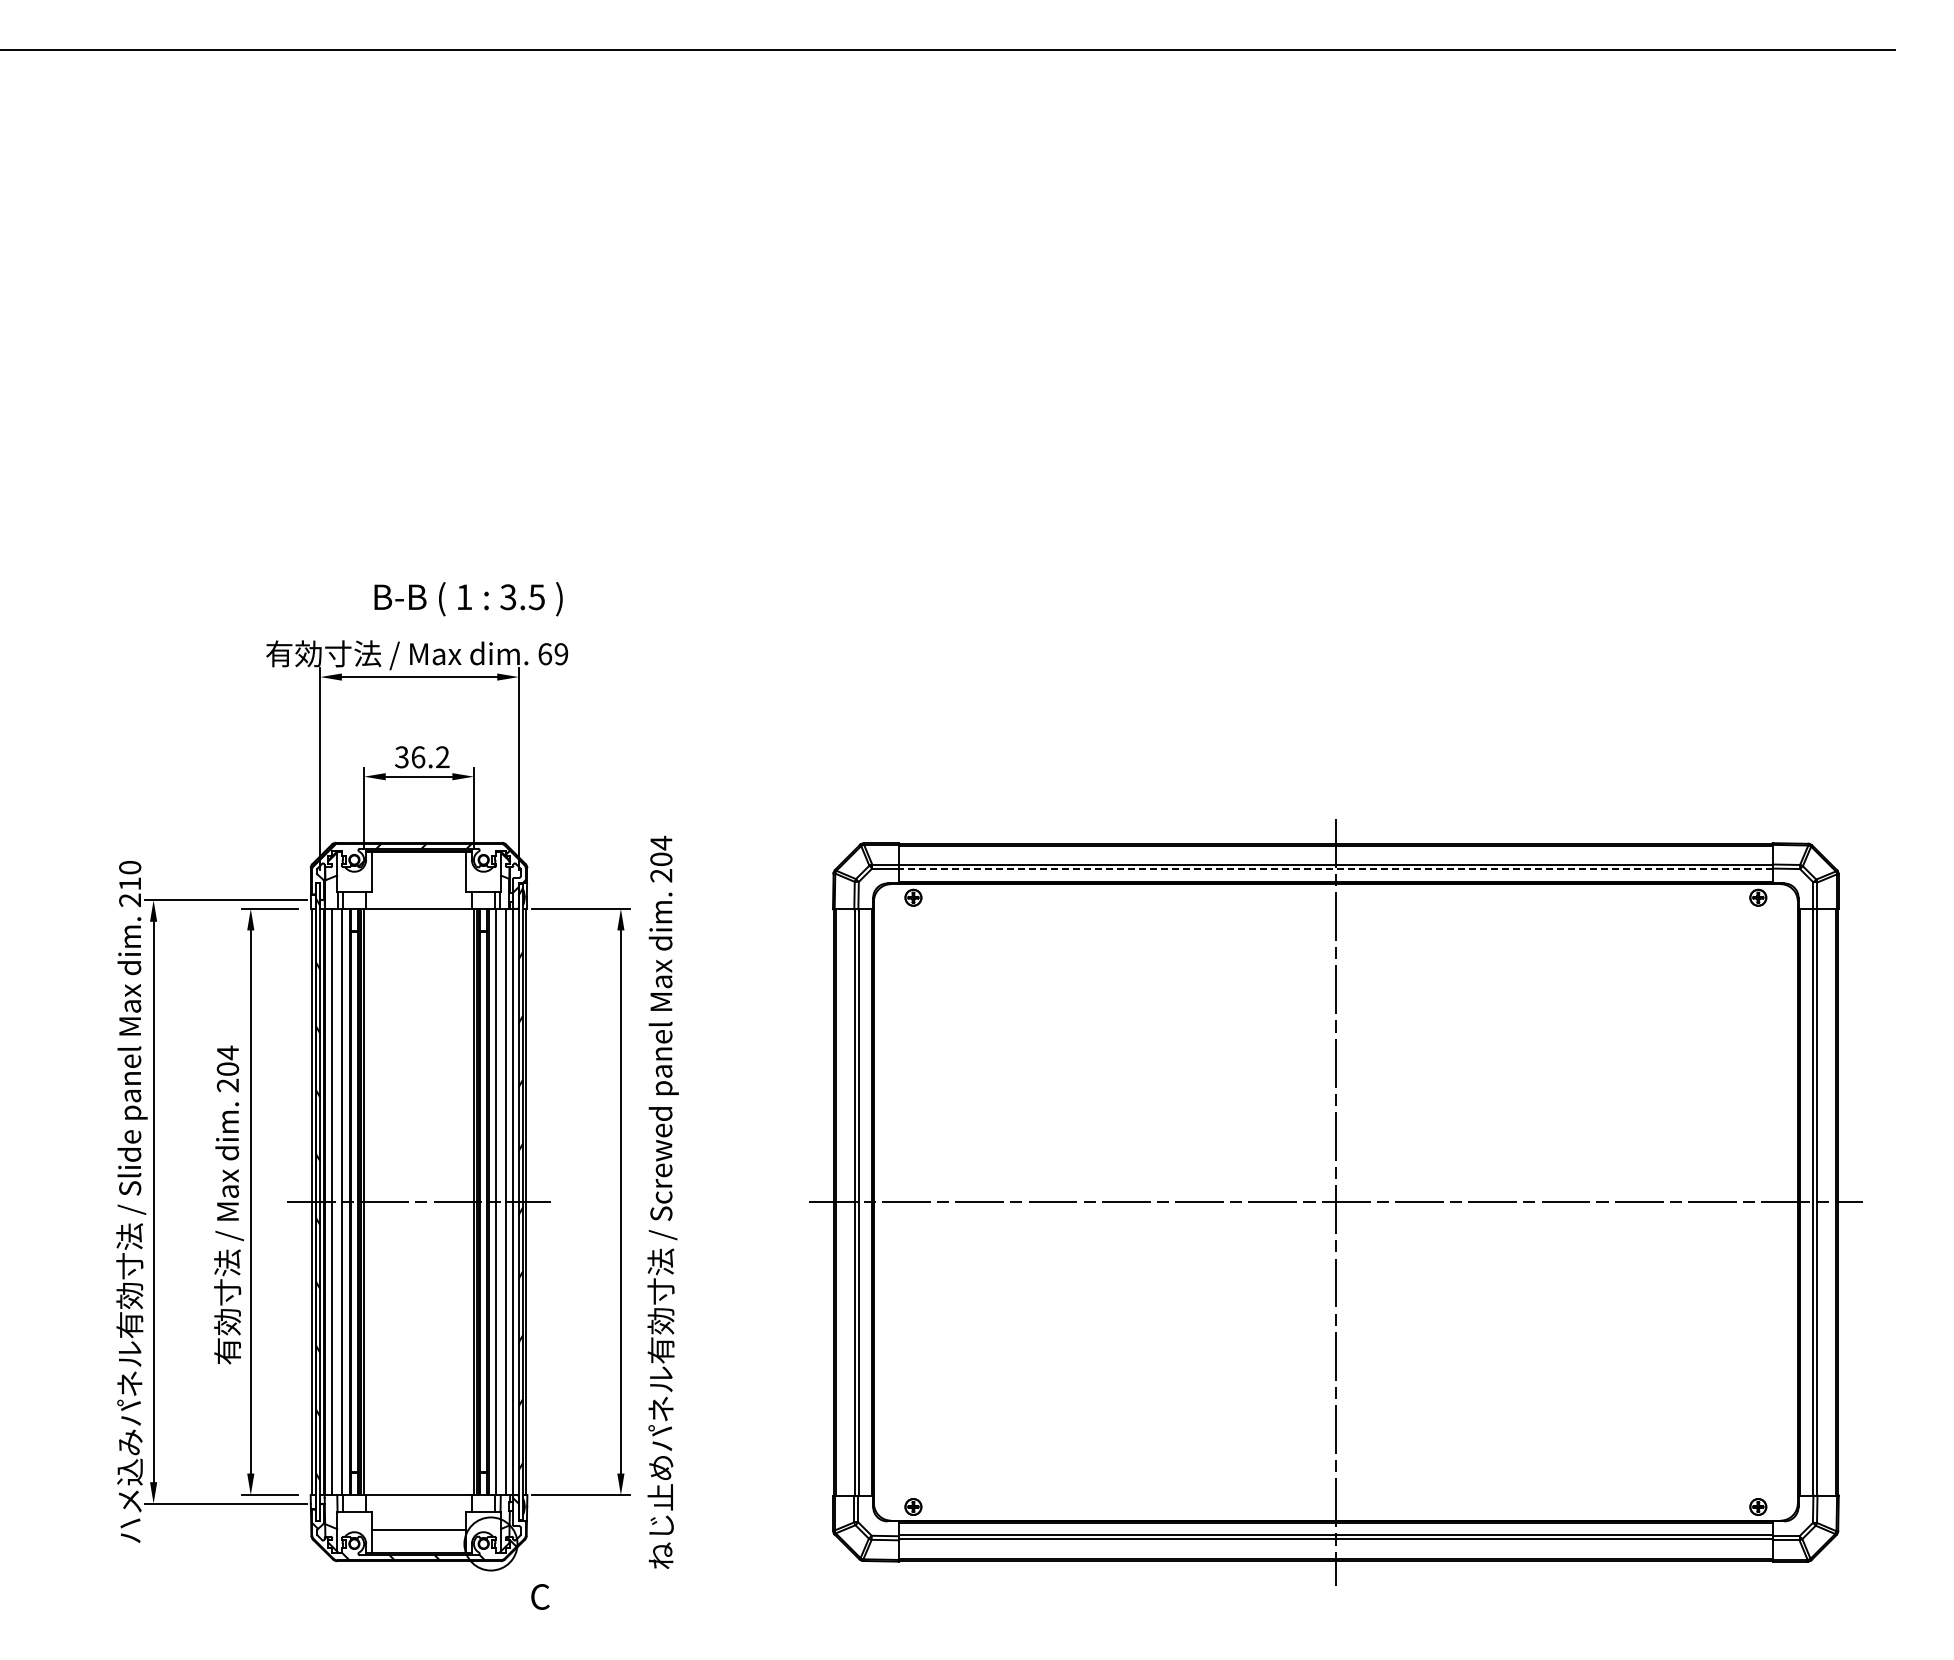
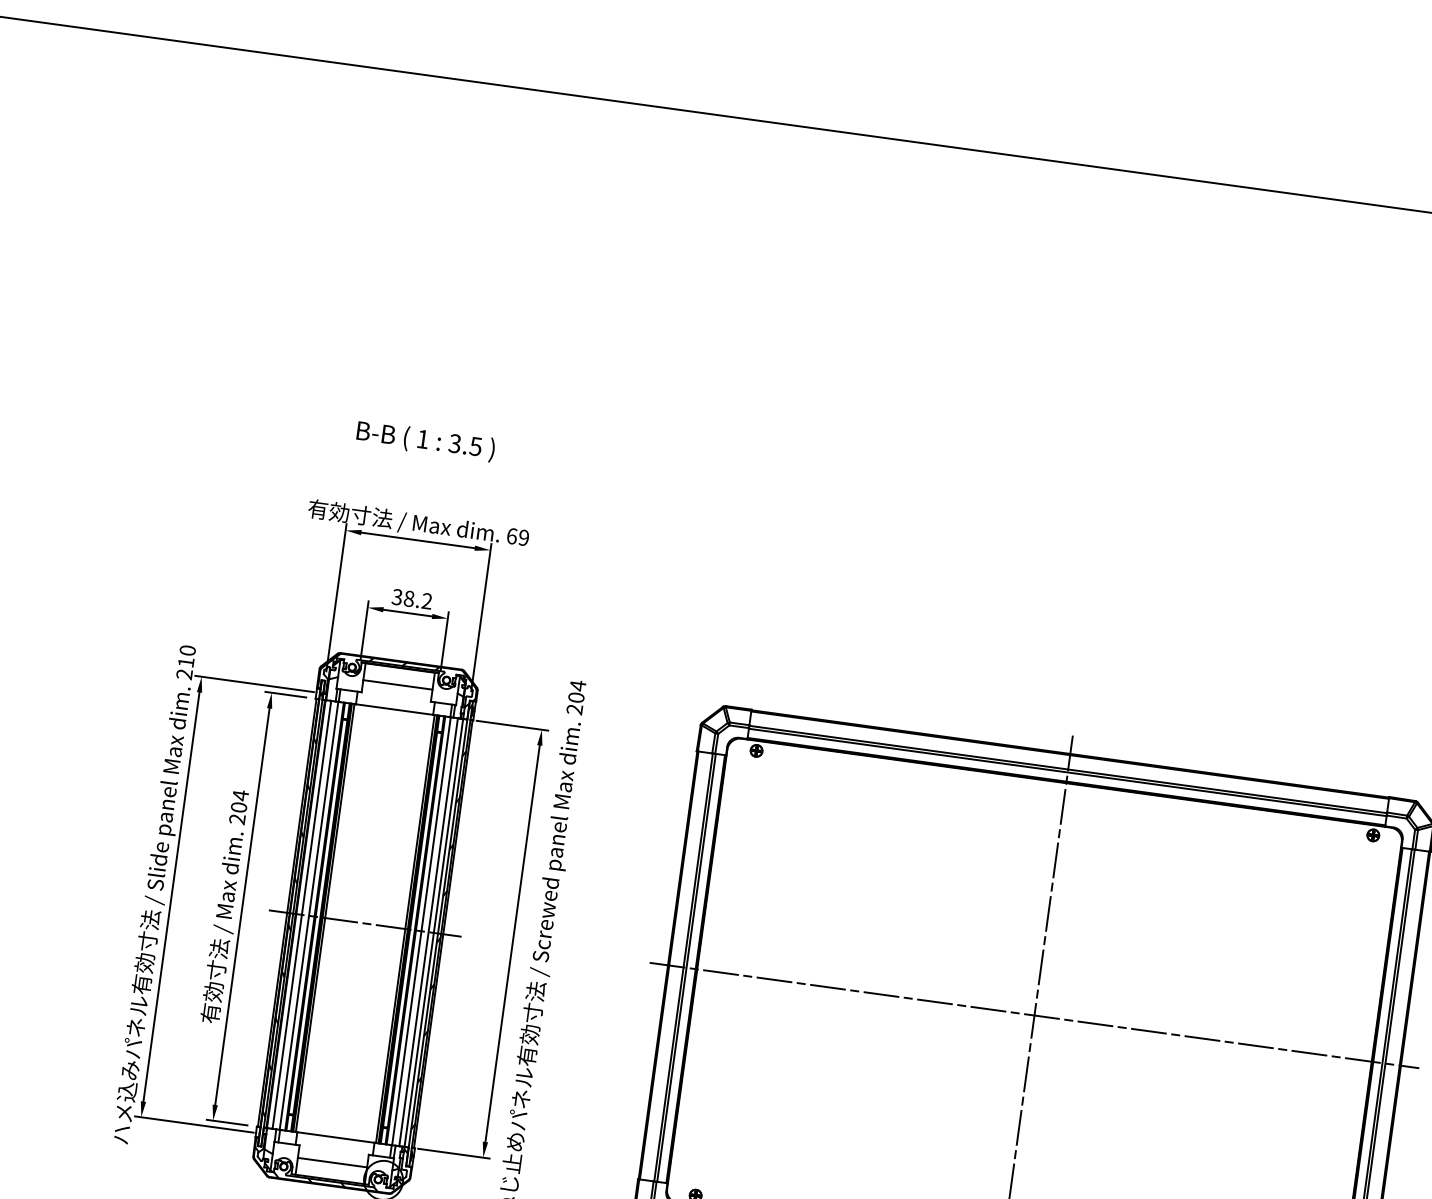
text: (468, 599) -> (425, 441), moved
text: (418, 757) -> (409, 599), 36.2 -> 38.2
line: (1335, 869) -> (1067, 772), dashed -> solid
line: (418, 875) -> (397, 685), added

